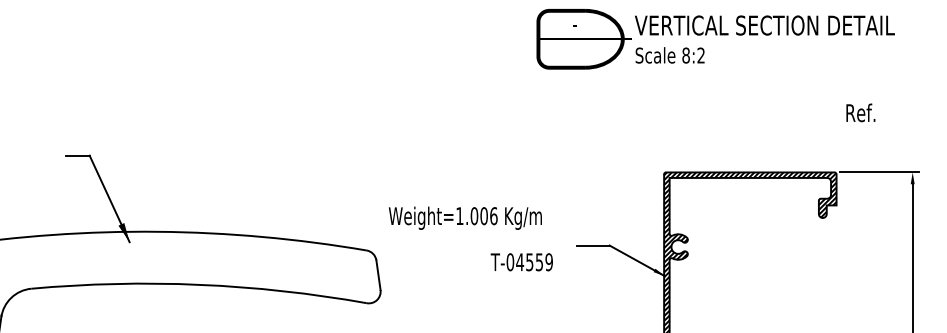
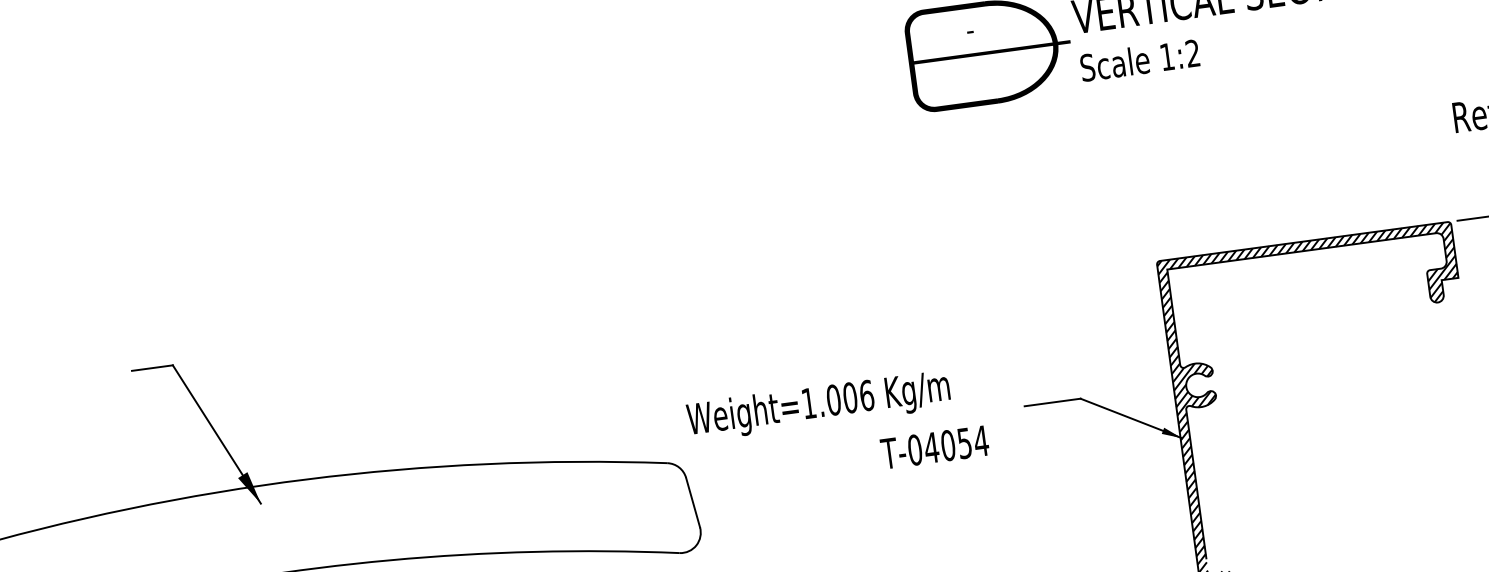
text: (685, 55) -> (1166, 56), 8:2 -> 1:2
text: (464, 217) -> (817, 404), moved
text: (539, 262) -> (964, 443), T-04559 -> T-04054

